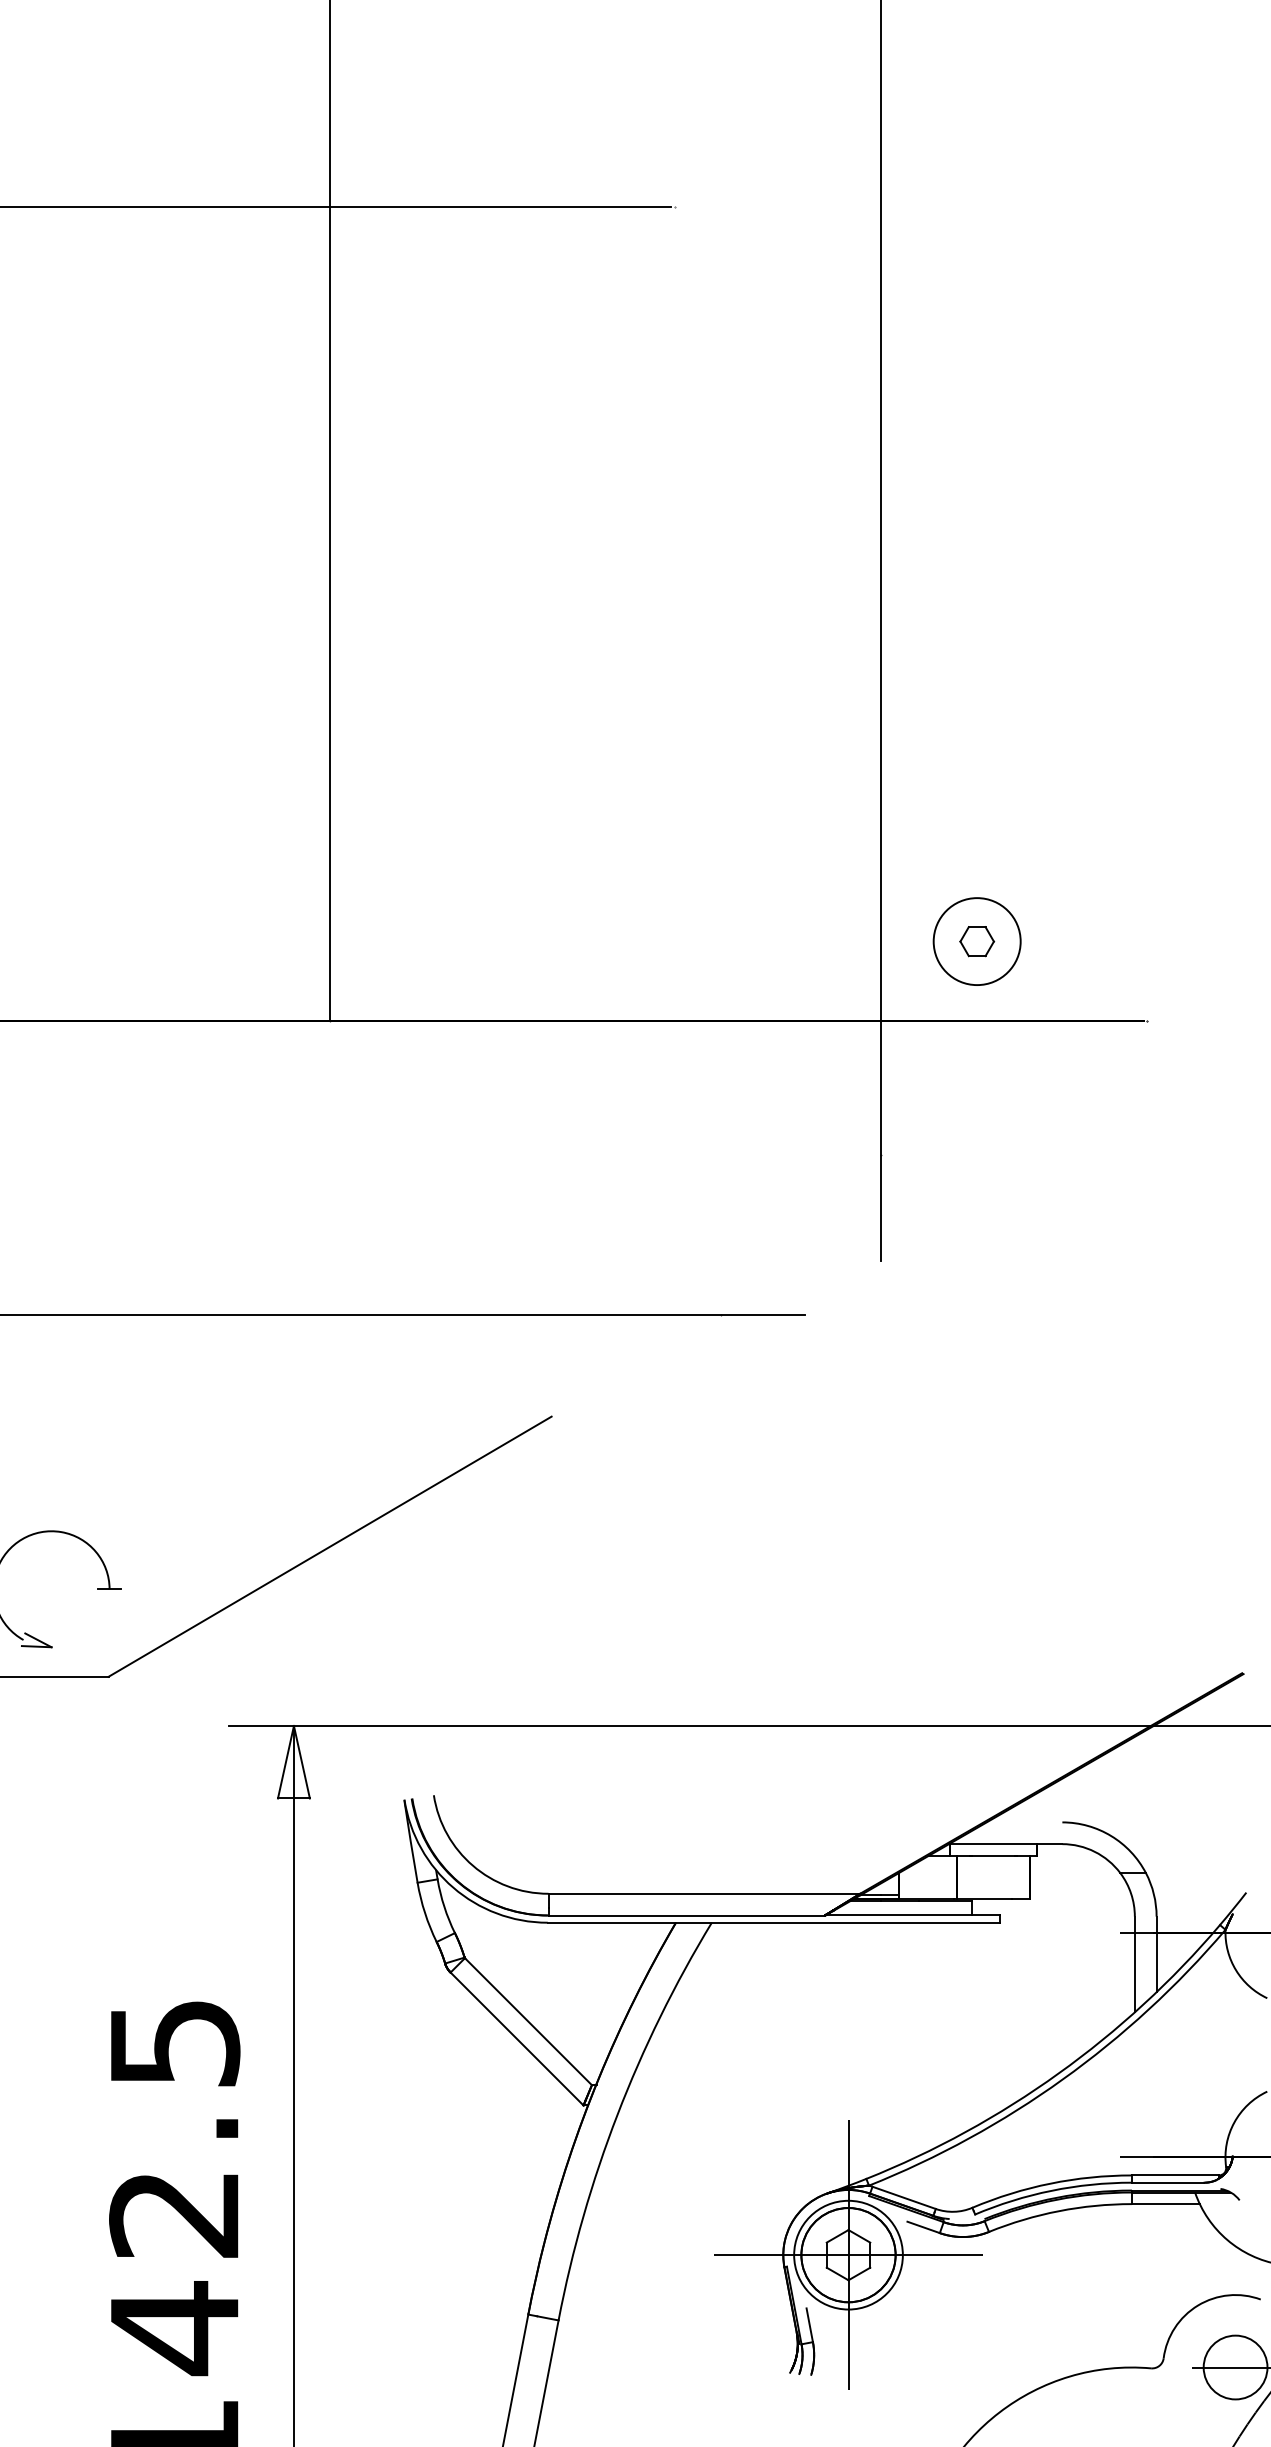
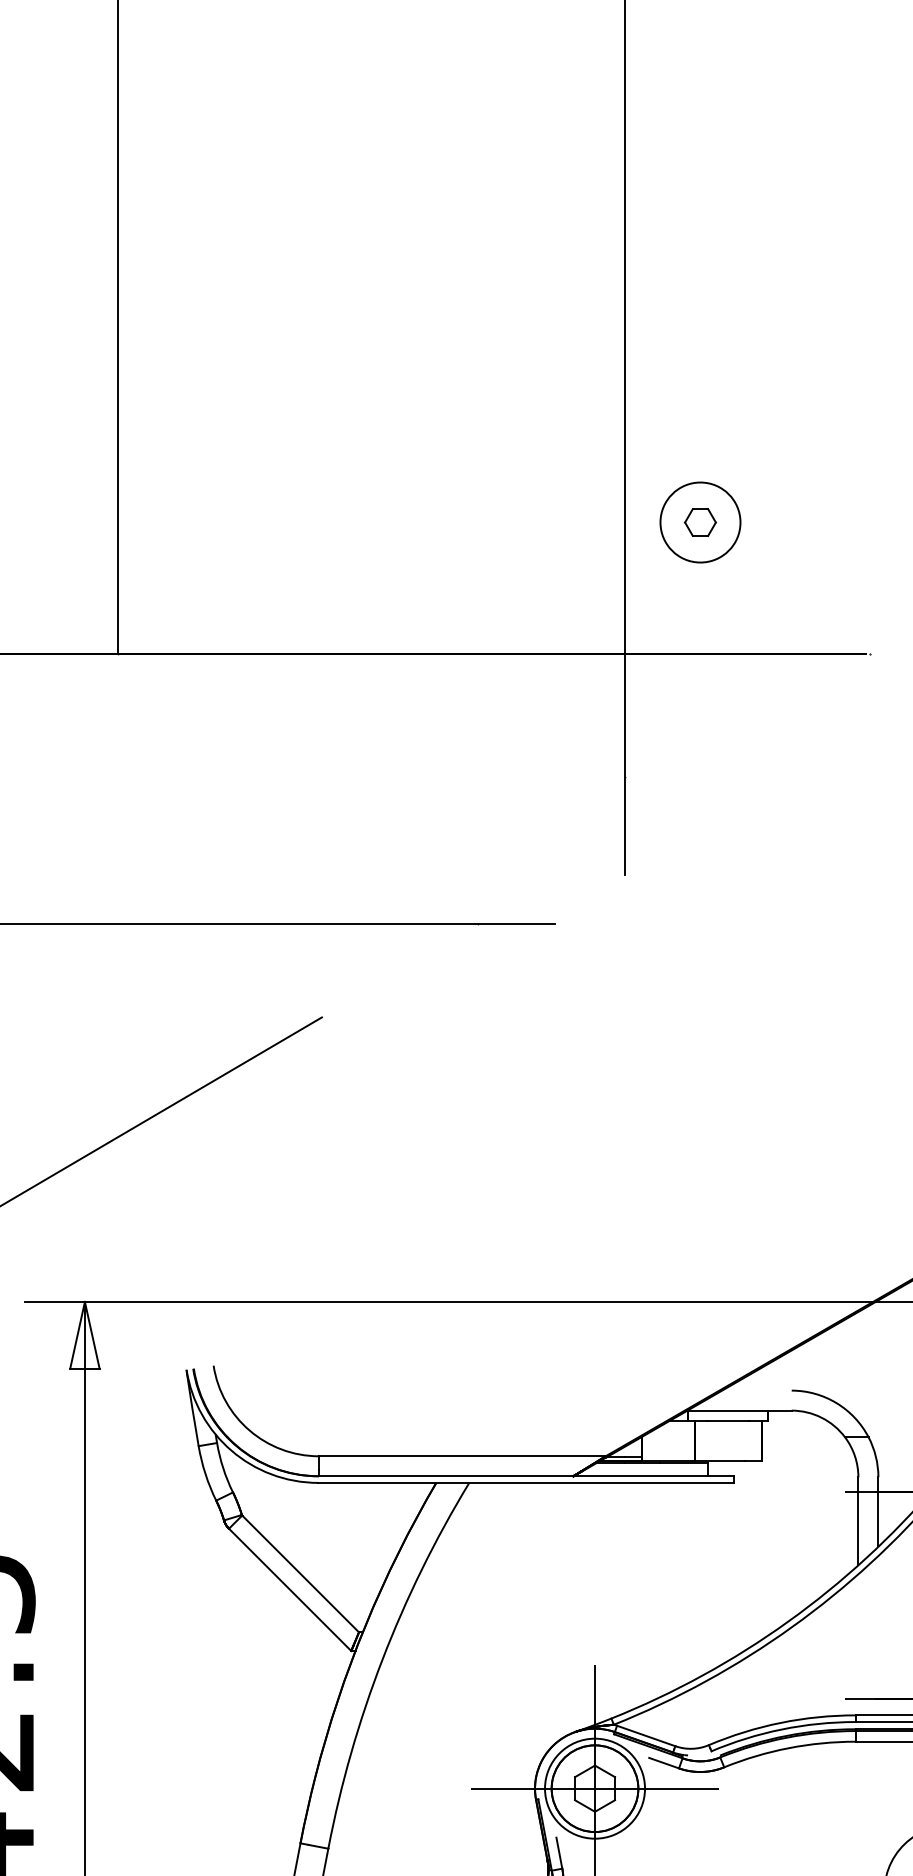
part: (976, 941) -> (699, 522), moved

